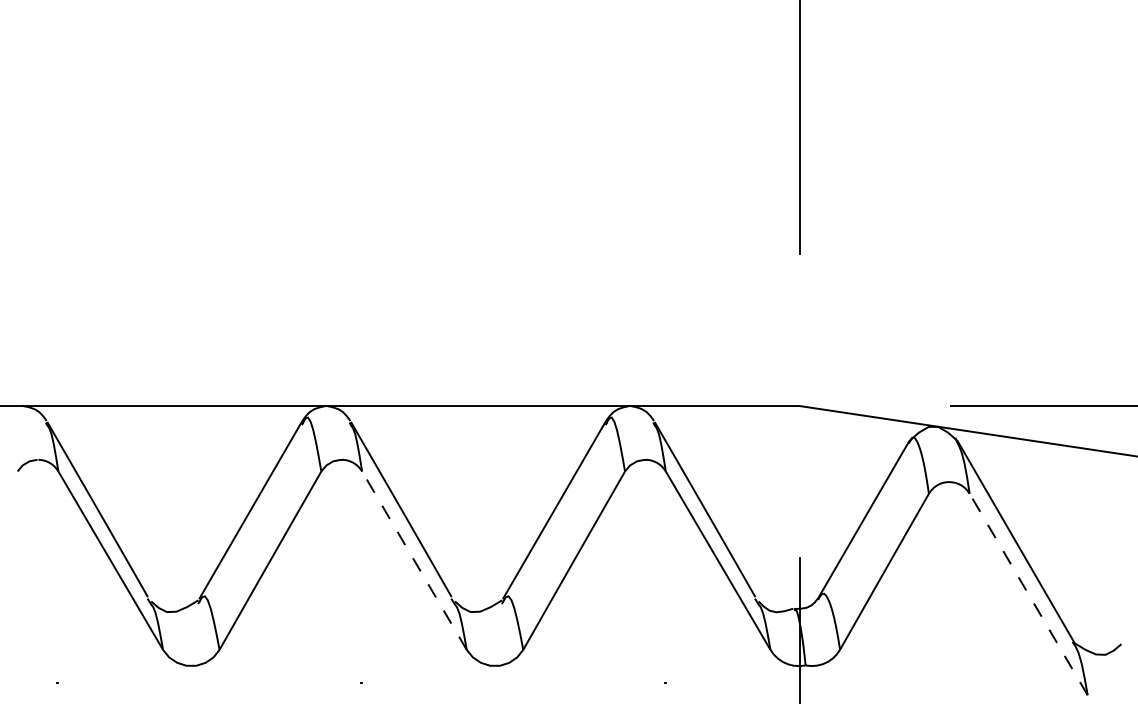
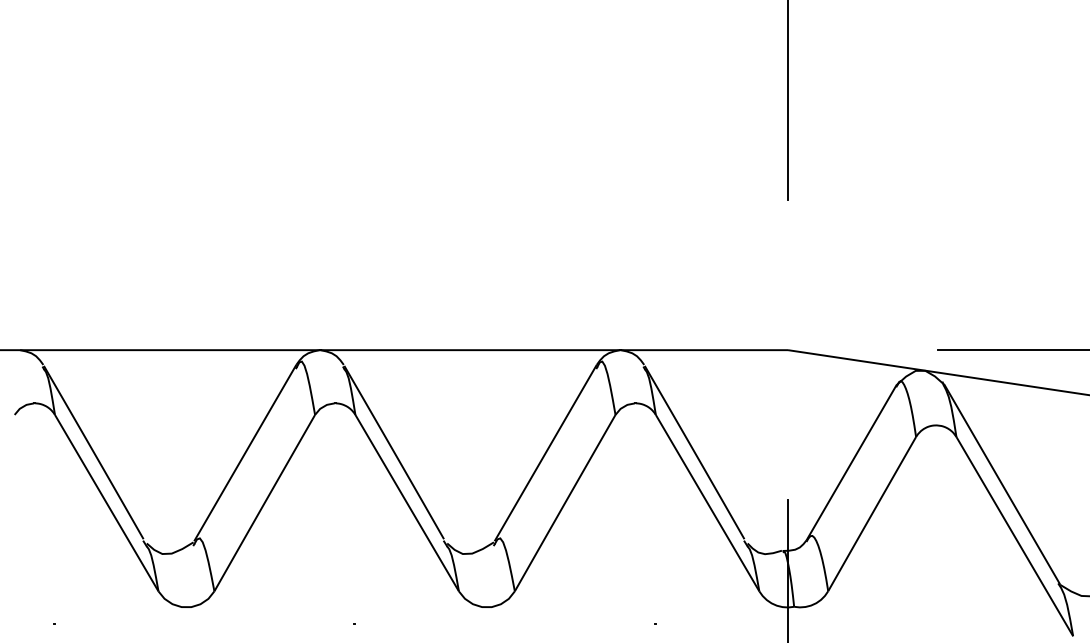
line: (414, 560) -> (407, 502), dashed -> solid
line: (1028, 593) -> (1014, 535), dashed -> solid

